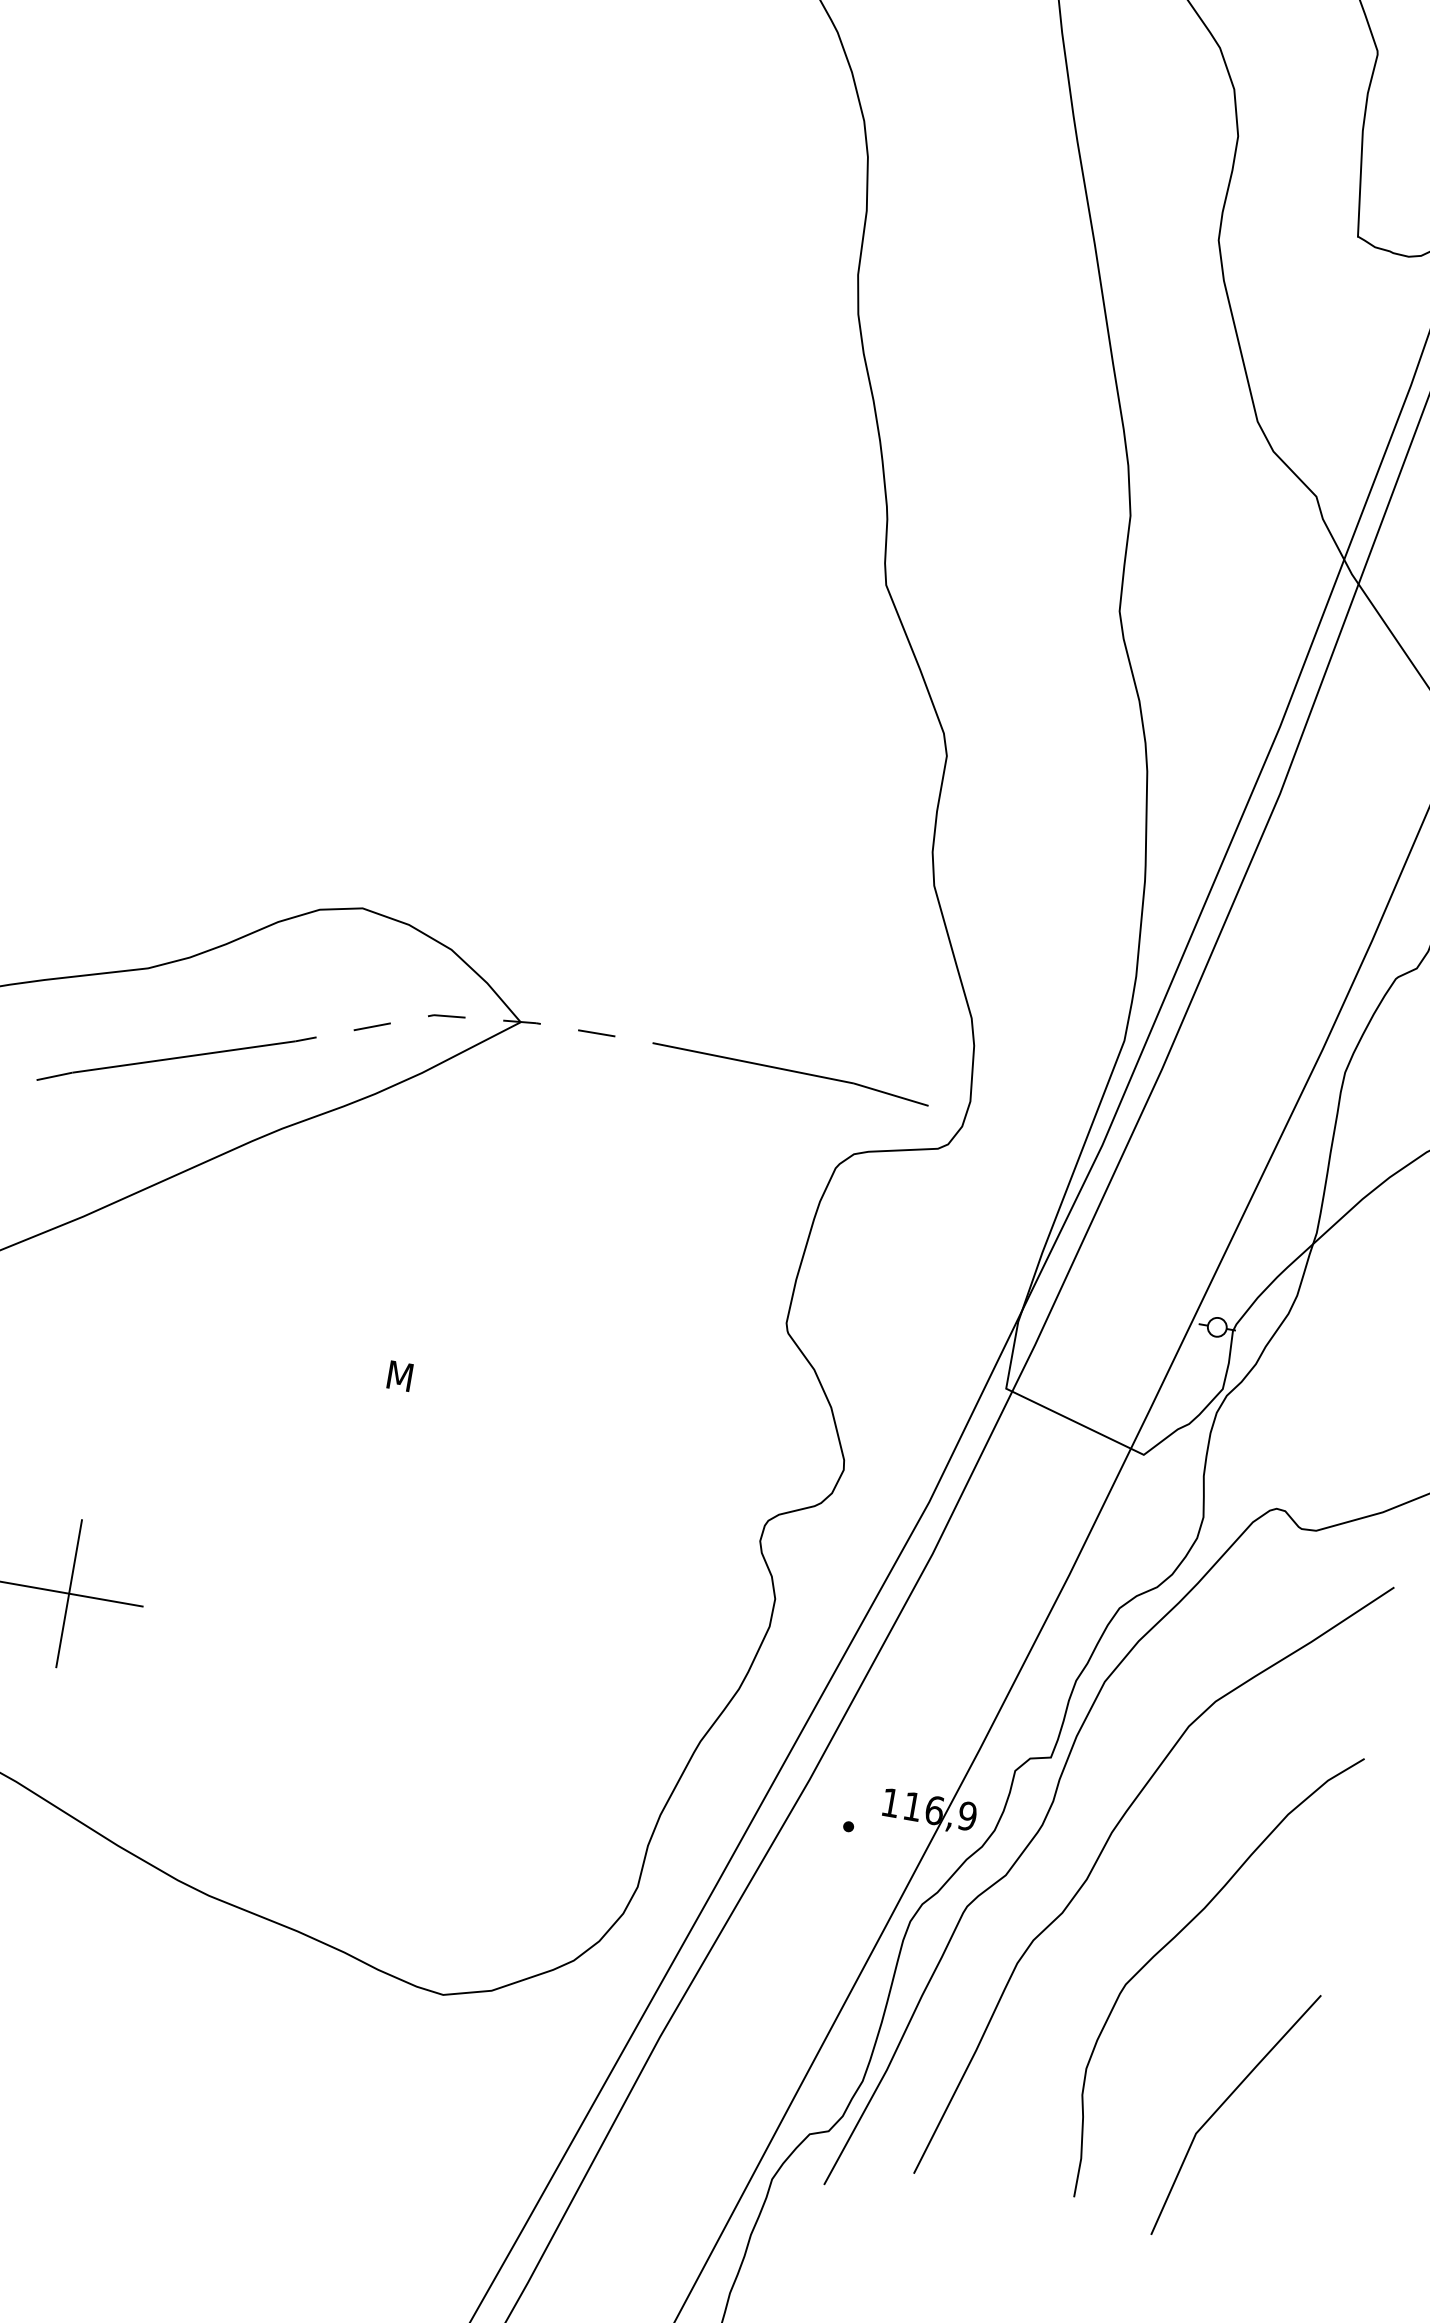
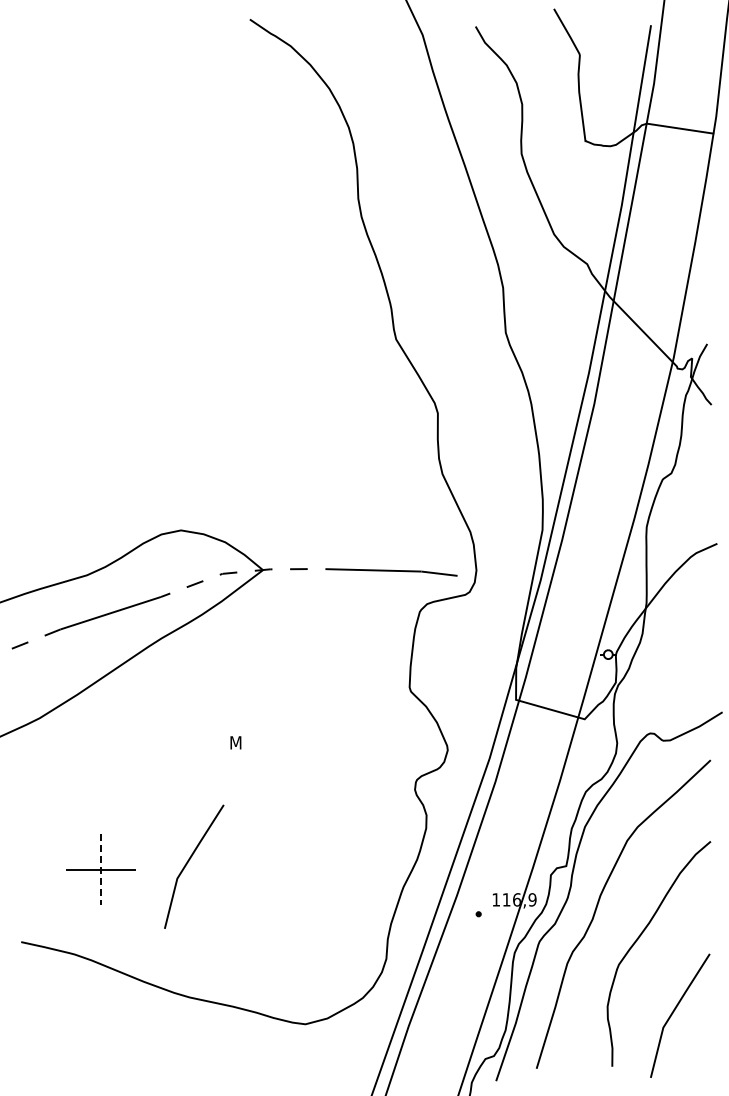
line: (69, 1595) -> (101, 870), solid -> dashed
line: (258, 1609) -> (189, 861), added

